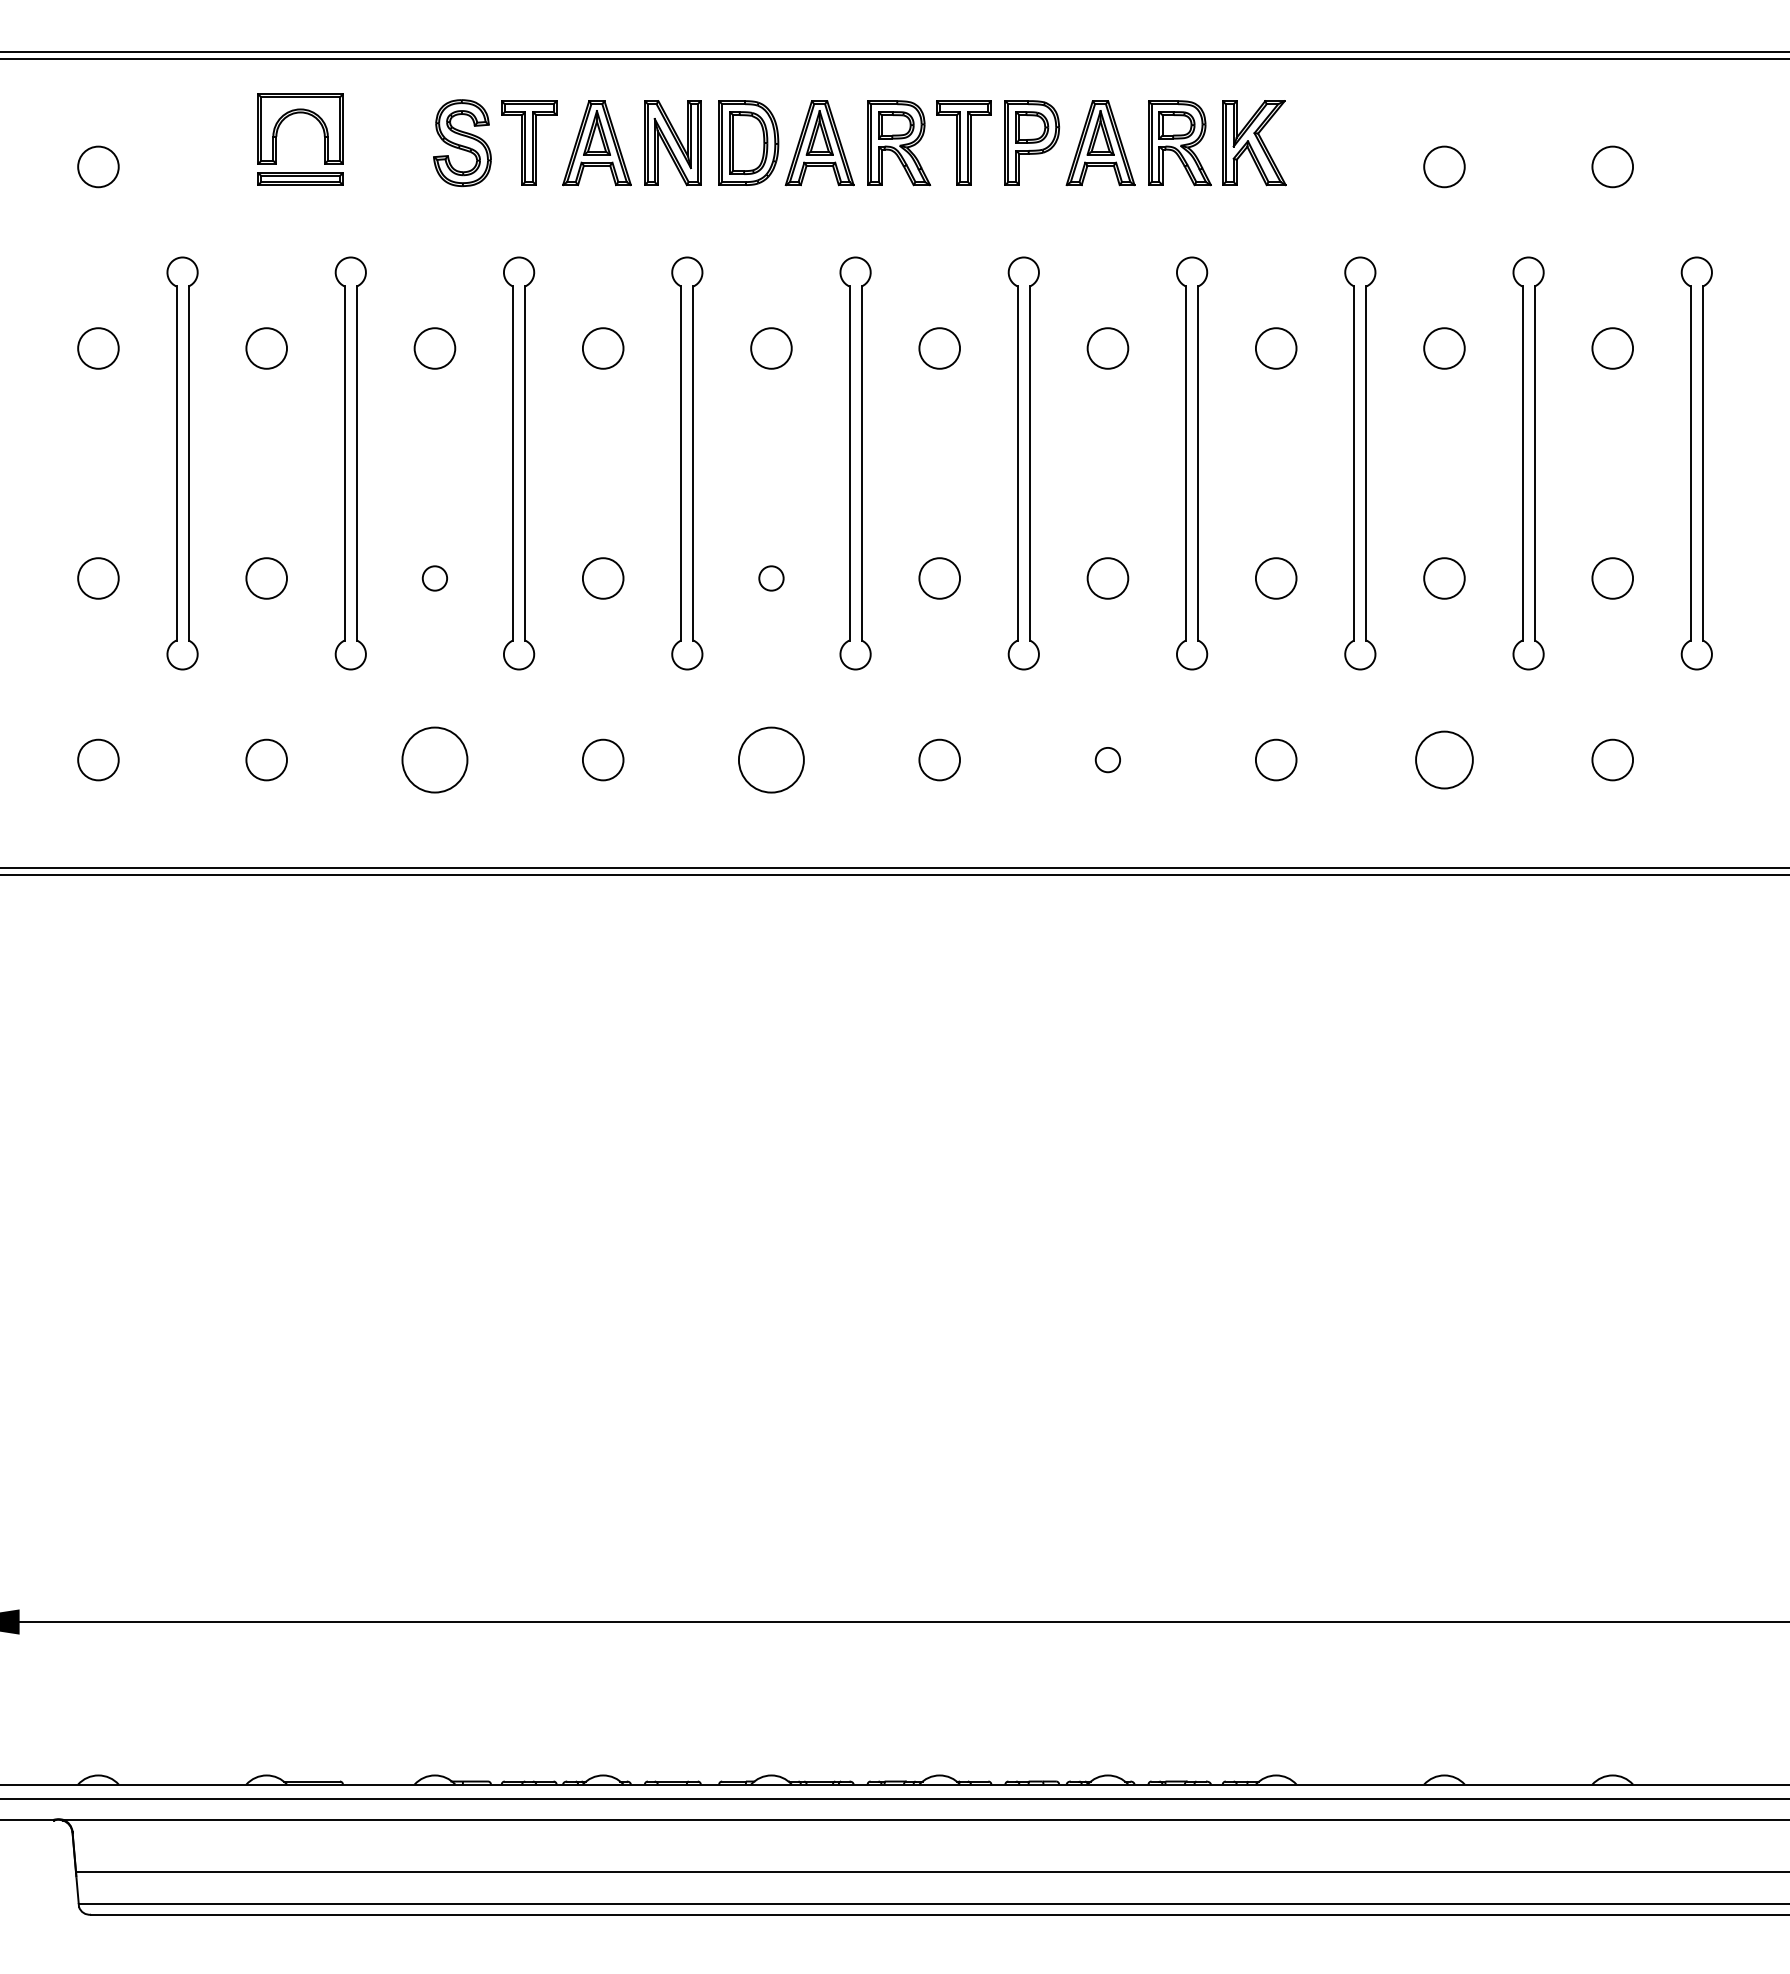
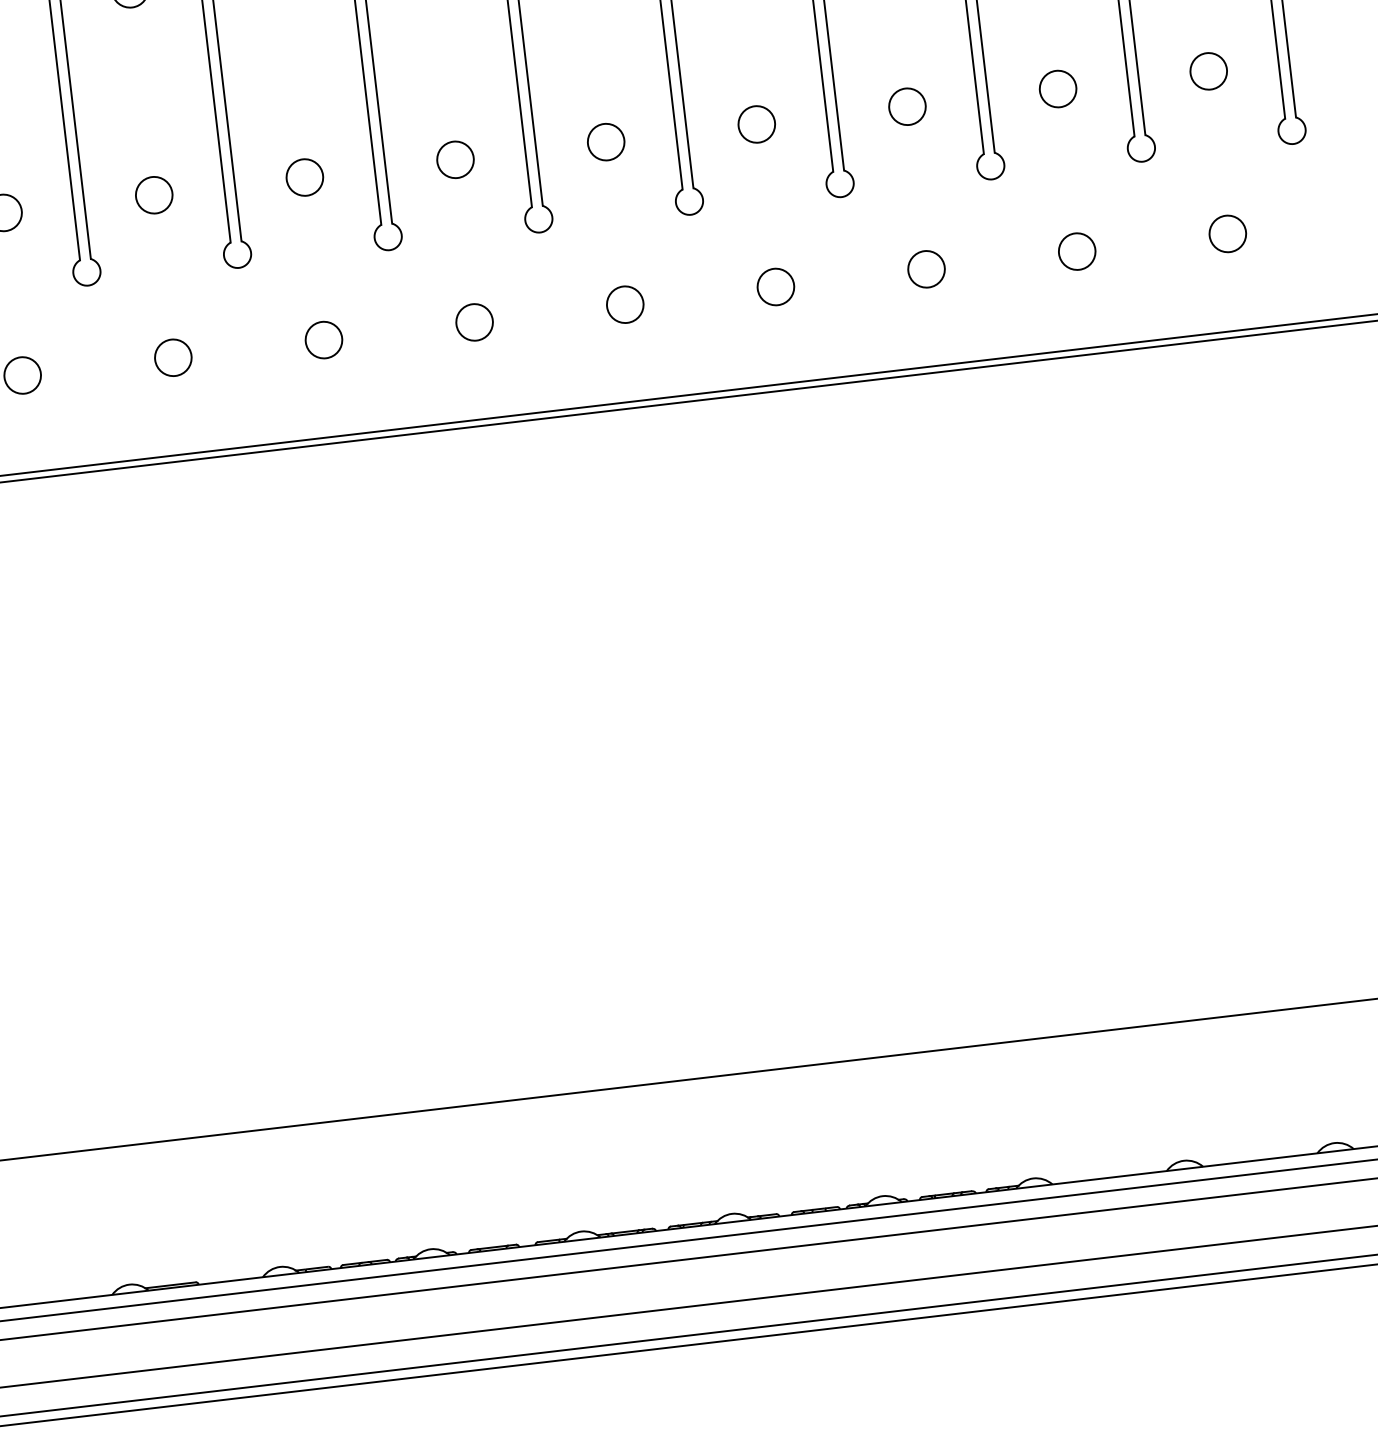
circle: (434, 578) -> (153, 195), size x1.67
circle: (771, 578) -> (455, 159), size x1.67
circle: (434, 759) -> (172, 357), size x0.62
circle: (771, 759) -> (474, 321), size x0.62
circle: (1107, 759) -> (775, 286), size x1.67
circle: (1444, 759) -> (1077, 251), size x0.71

